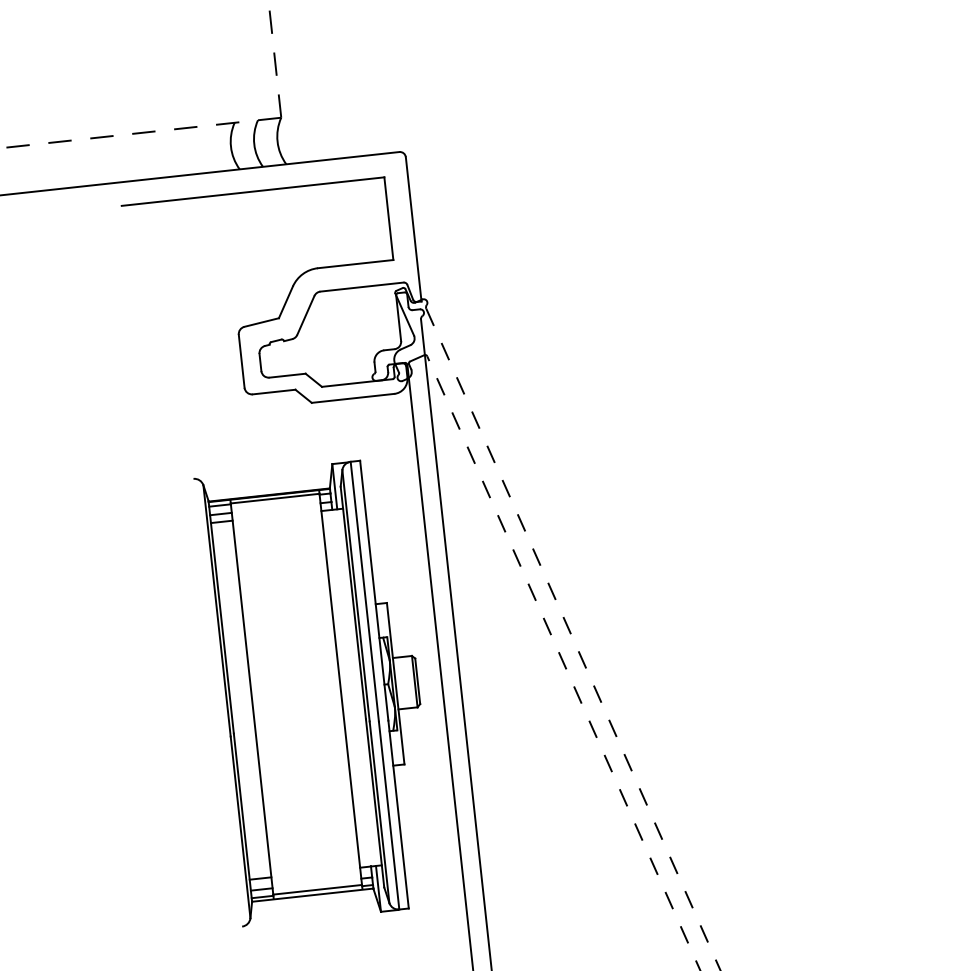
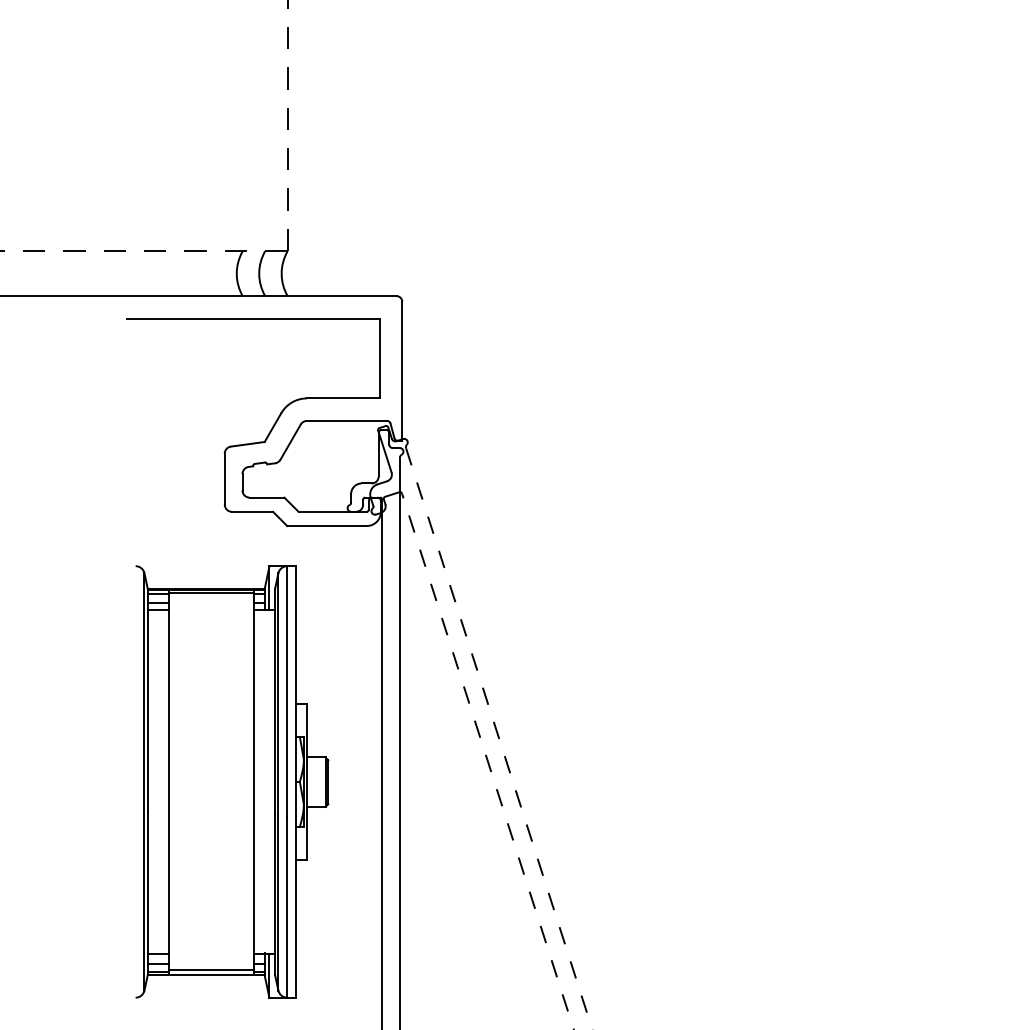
part: (318, 691) -> (232, 781), moved

